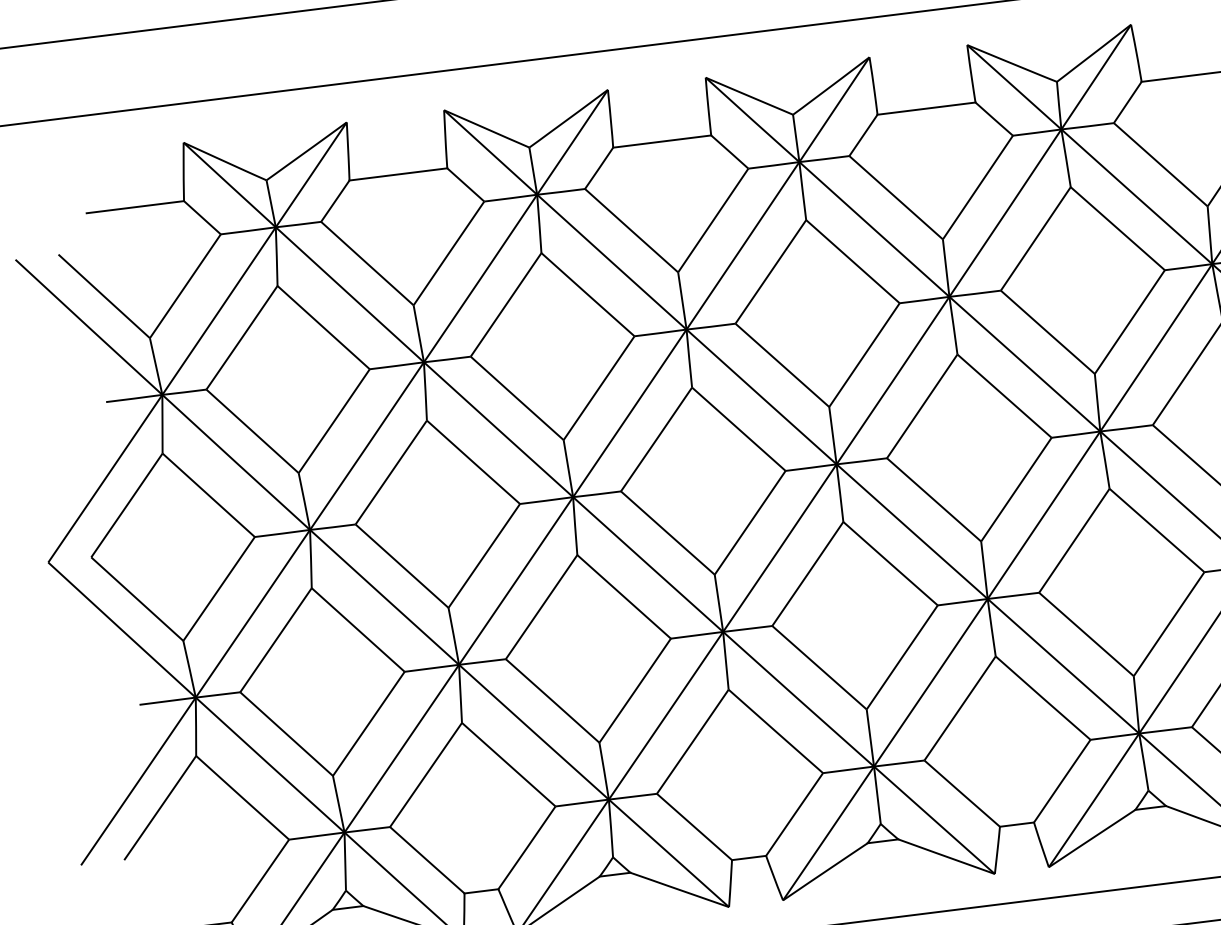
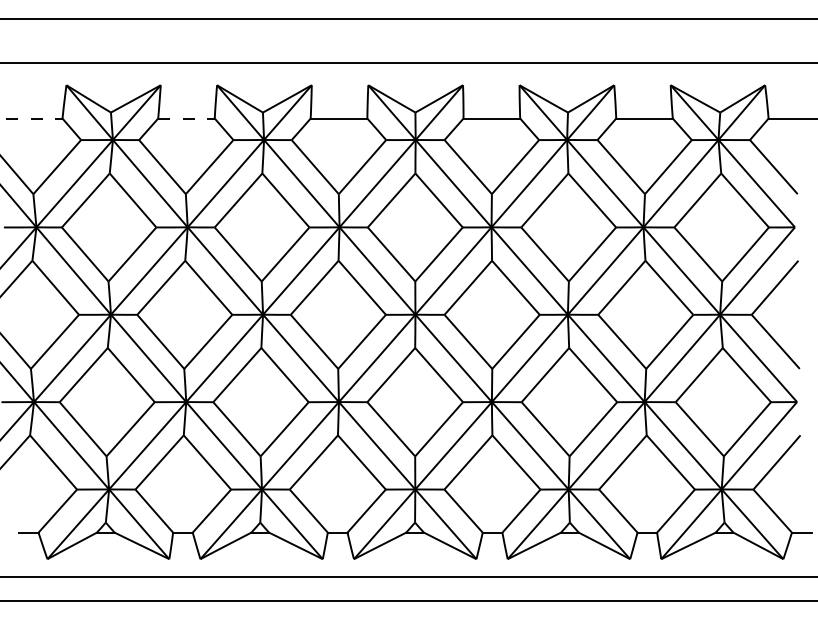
line: (398, 174) -> (186, 118), solid -> dashed
line: (135, 207) -> (34, 118), solid -> dashed

